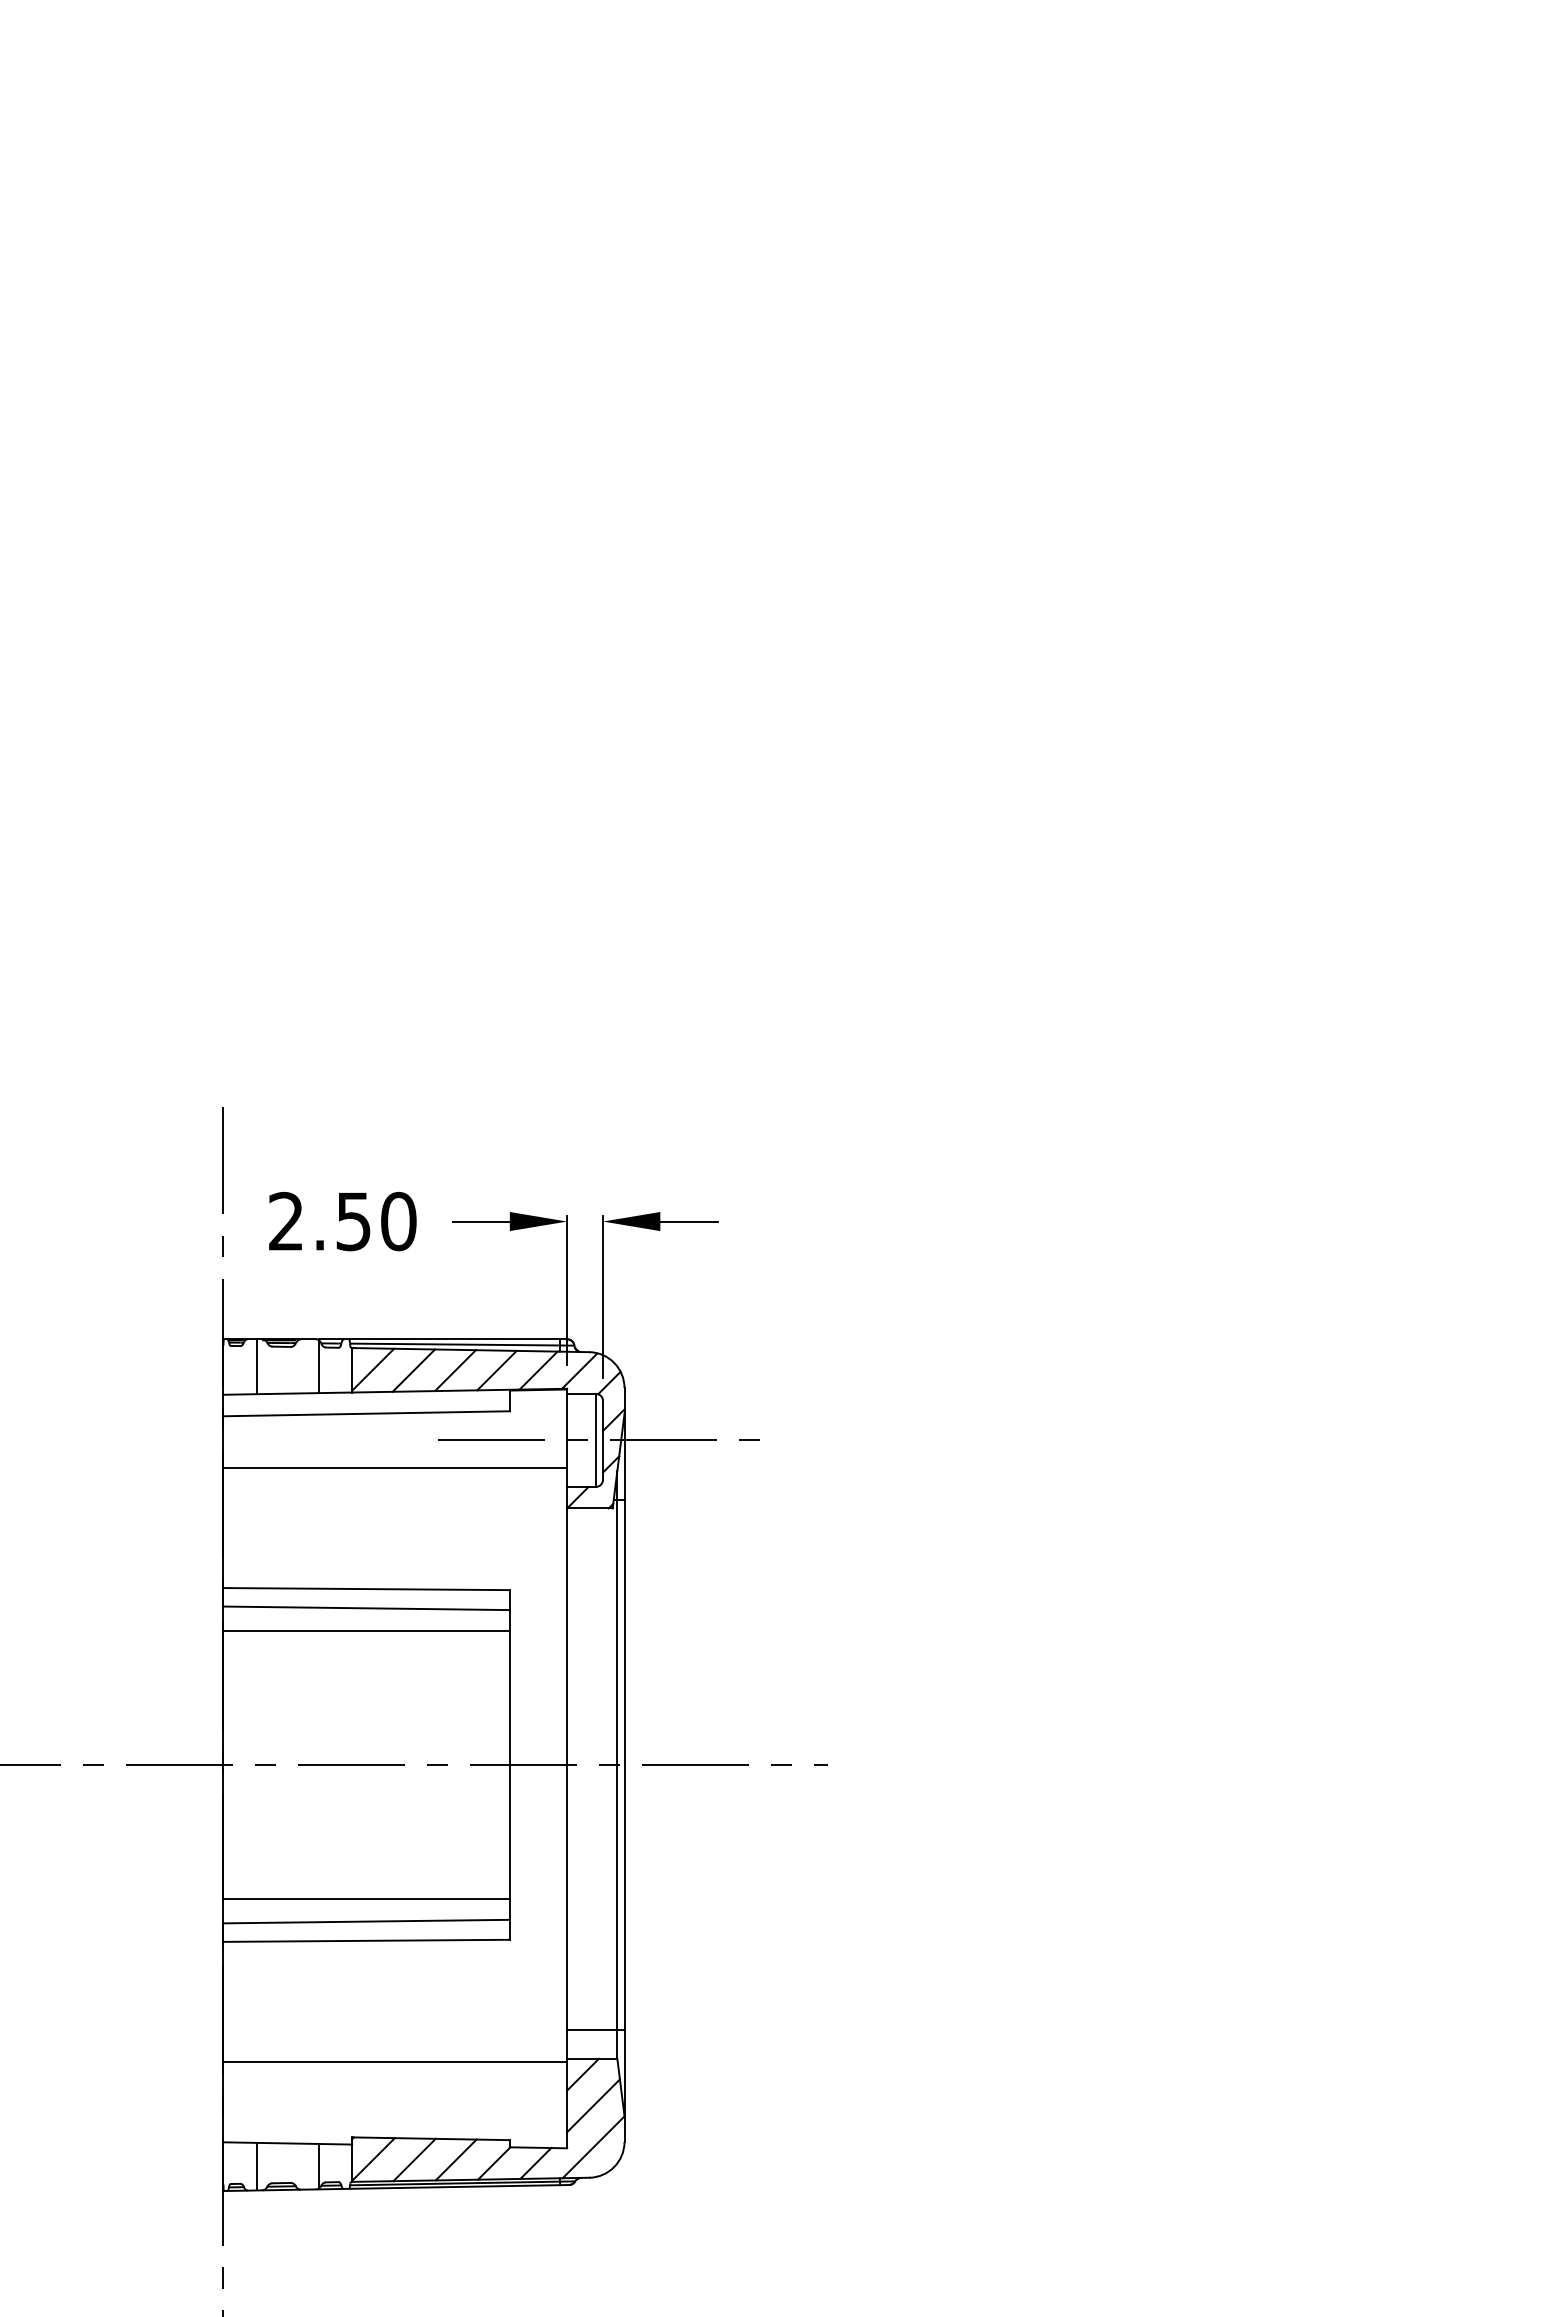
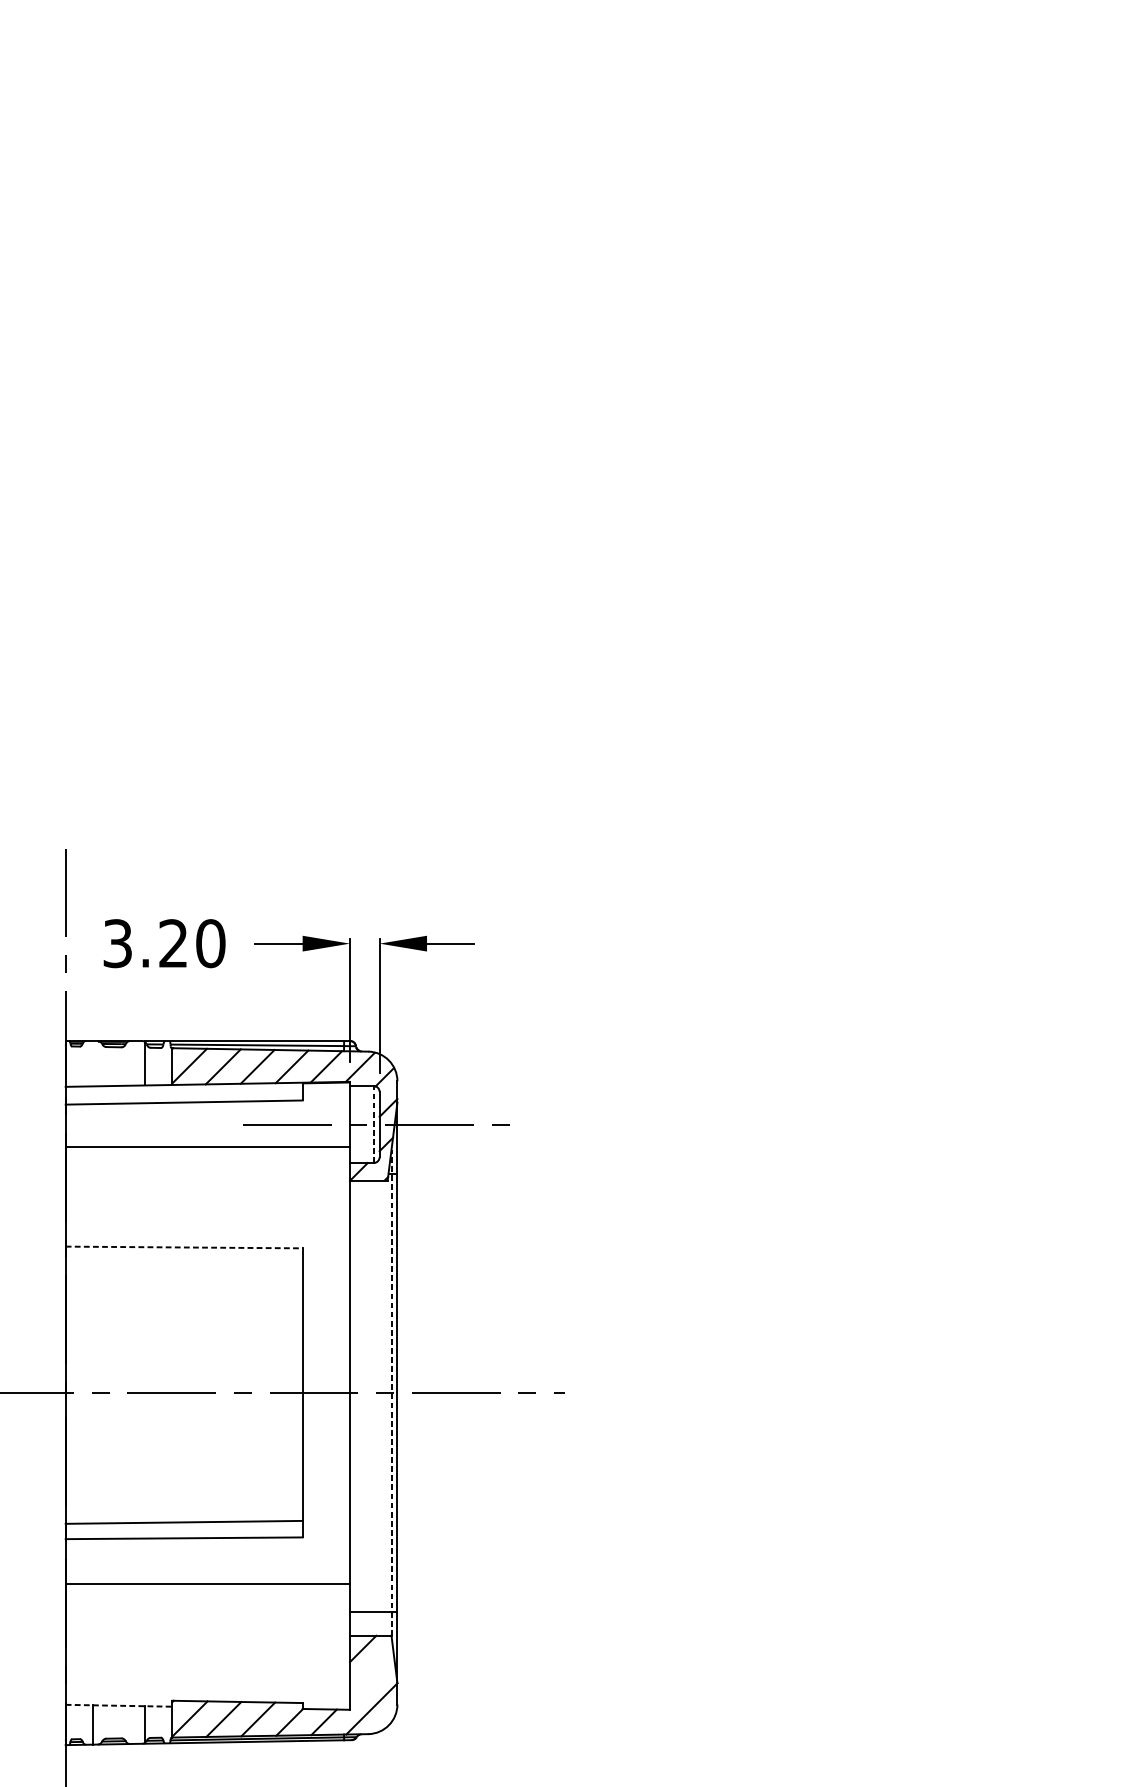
text: (319, 1221) -> (145, 943), 2.50 -> 3.20
line: (256, 1366) -> (93, 1063), removed
line: (595, 1440) -> (373, 1124), solid -> dashed
line: (367, 1589) -> (184, 1247), solid -> dashed
line: (366, 1608) -> (184, 1263), removed
line: (366, 1631) -> (184, 1282), removed
line: (617, 1764) -> (391, 1392), solid -> dashed
line: (366, 1898) -> (184, 1503), removed
line: (395, 2062) -> (208, 1584), moved
line: (593, 2105) -> (371, 1674), removed
line: (288, 2143) -> (119, 1705), solid -> dashed

